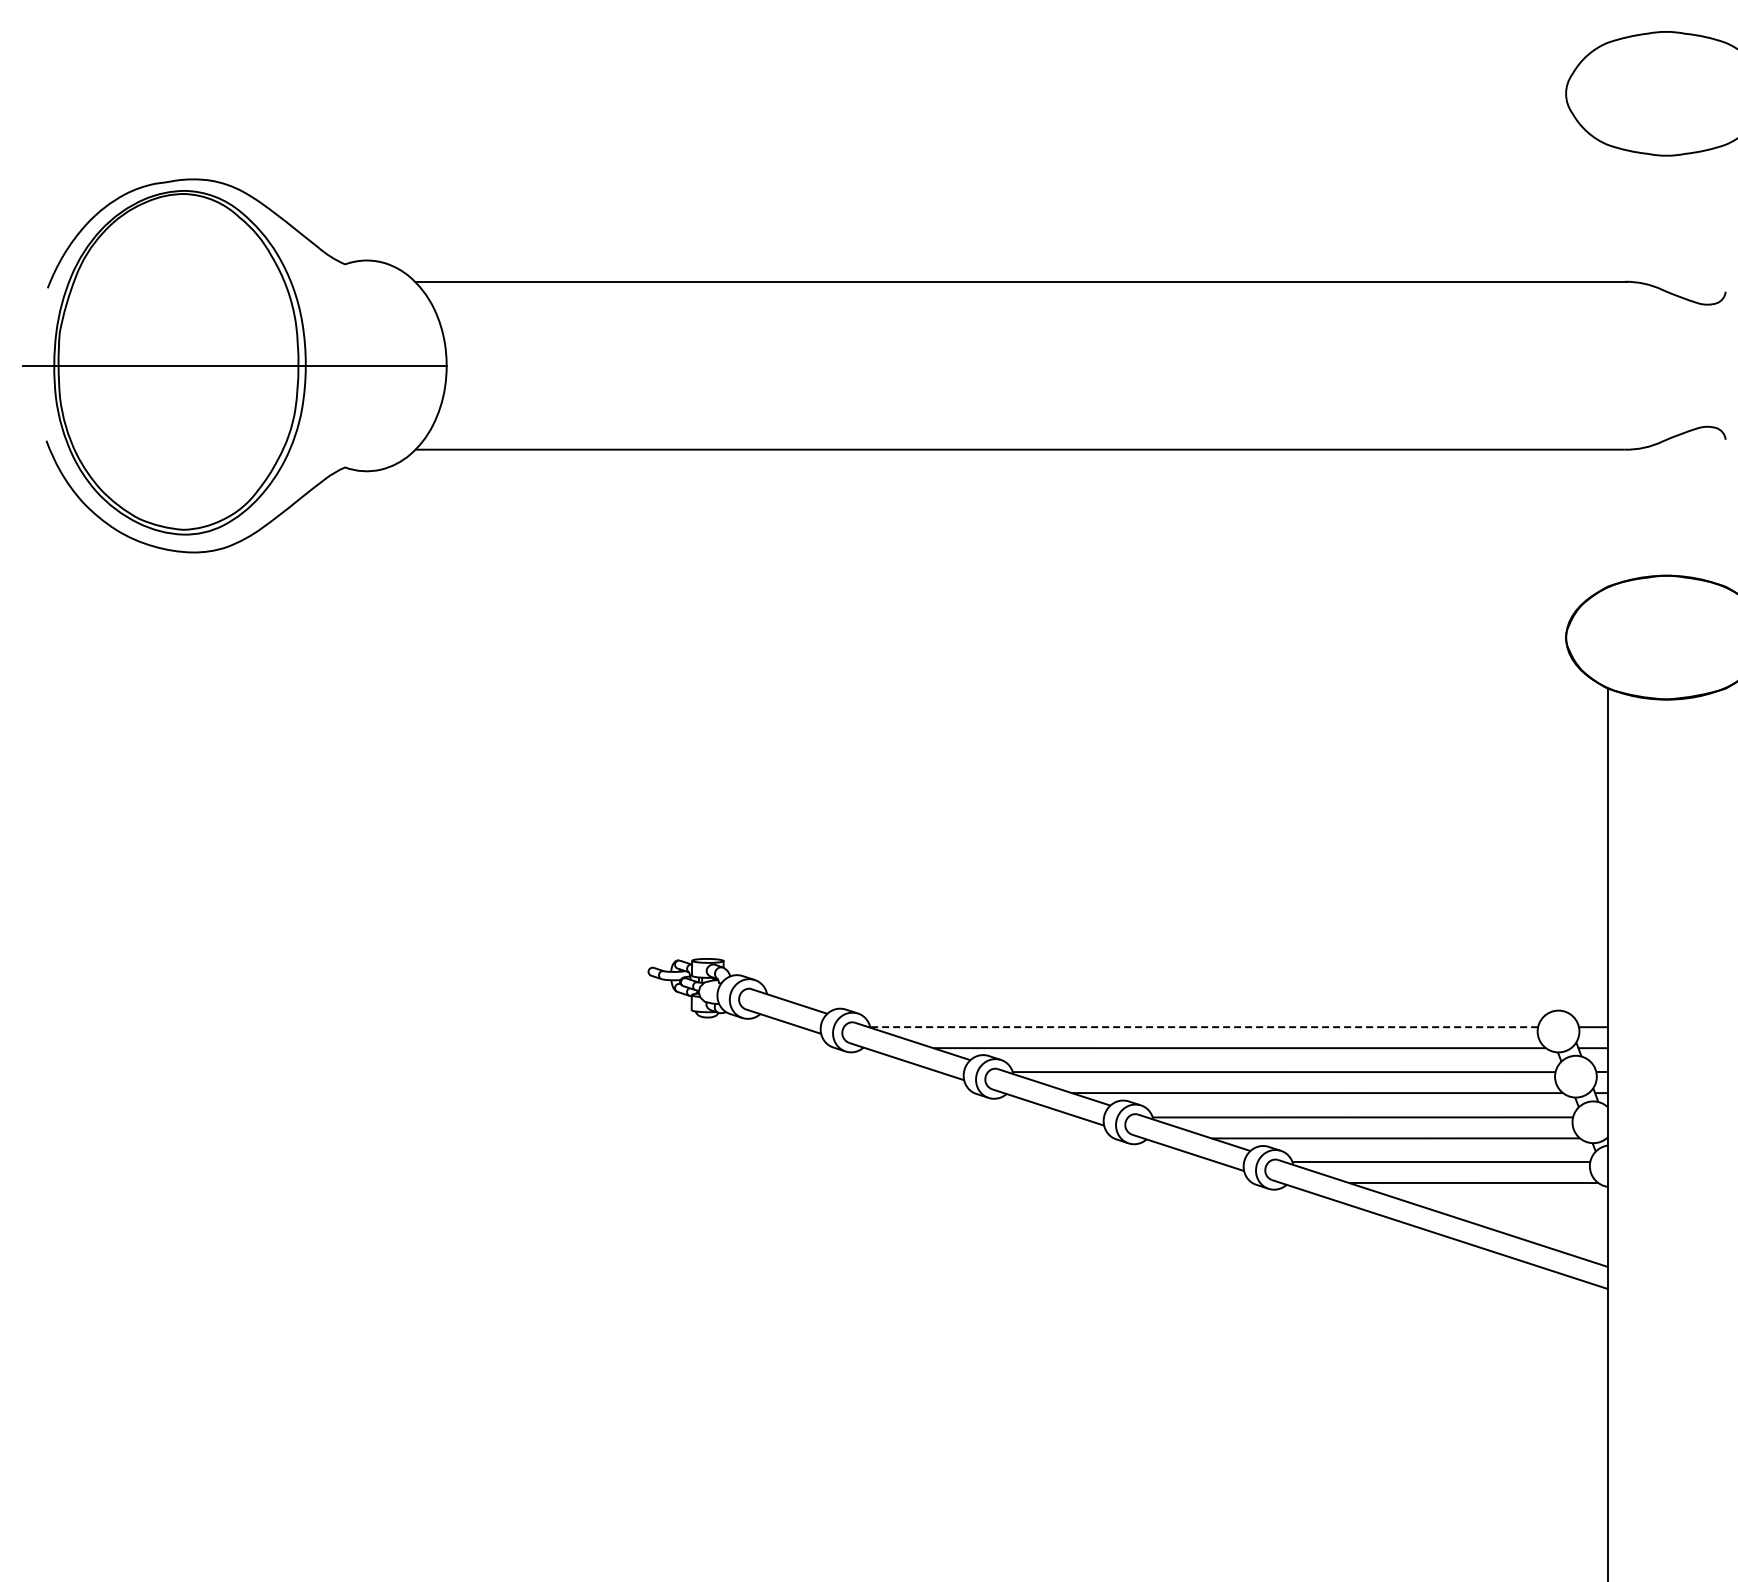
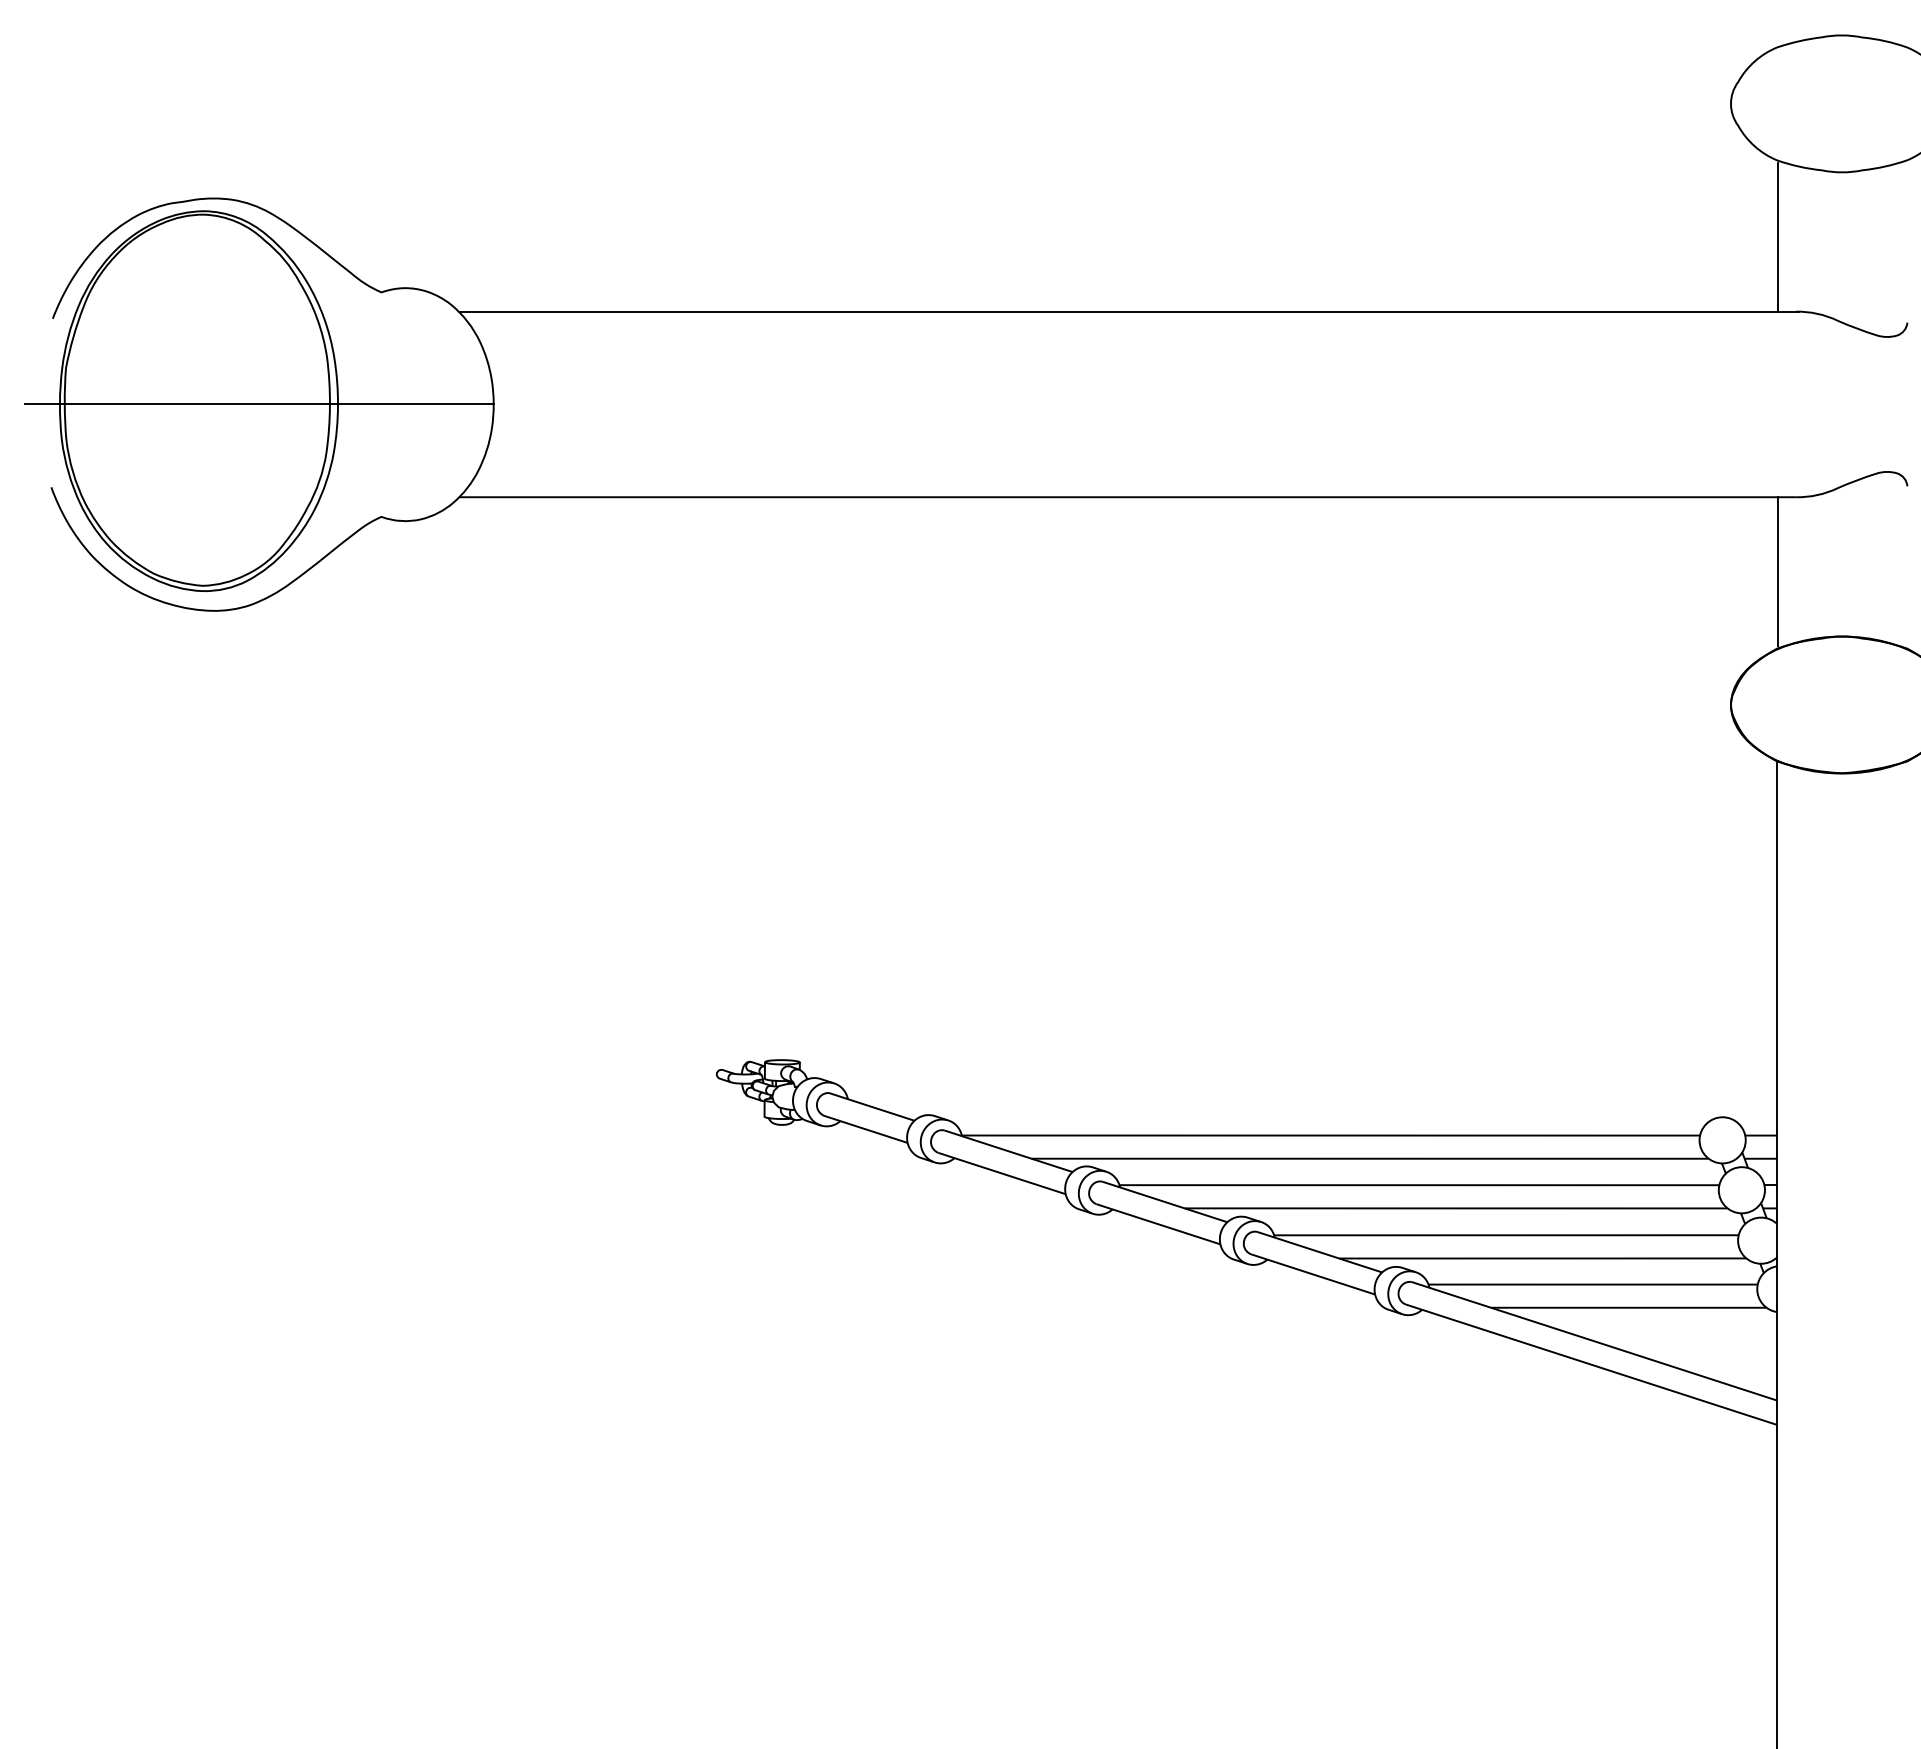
line: (1608, 213) -> (1777, 236), added
line: (1608, 516) -> (1777, 571), added
line: (1204, 1027) -> (1331, 1135), dashed -> solid

